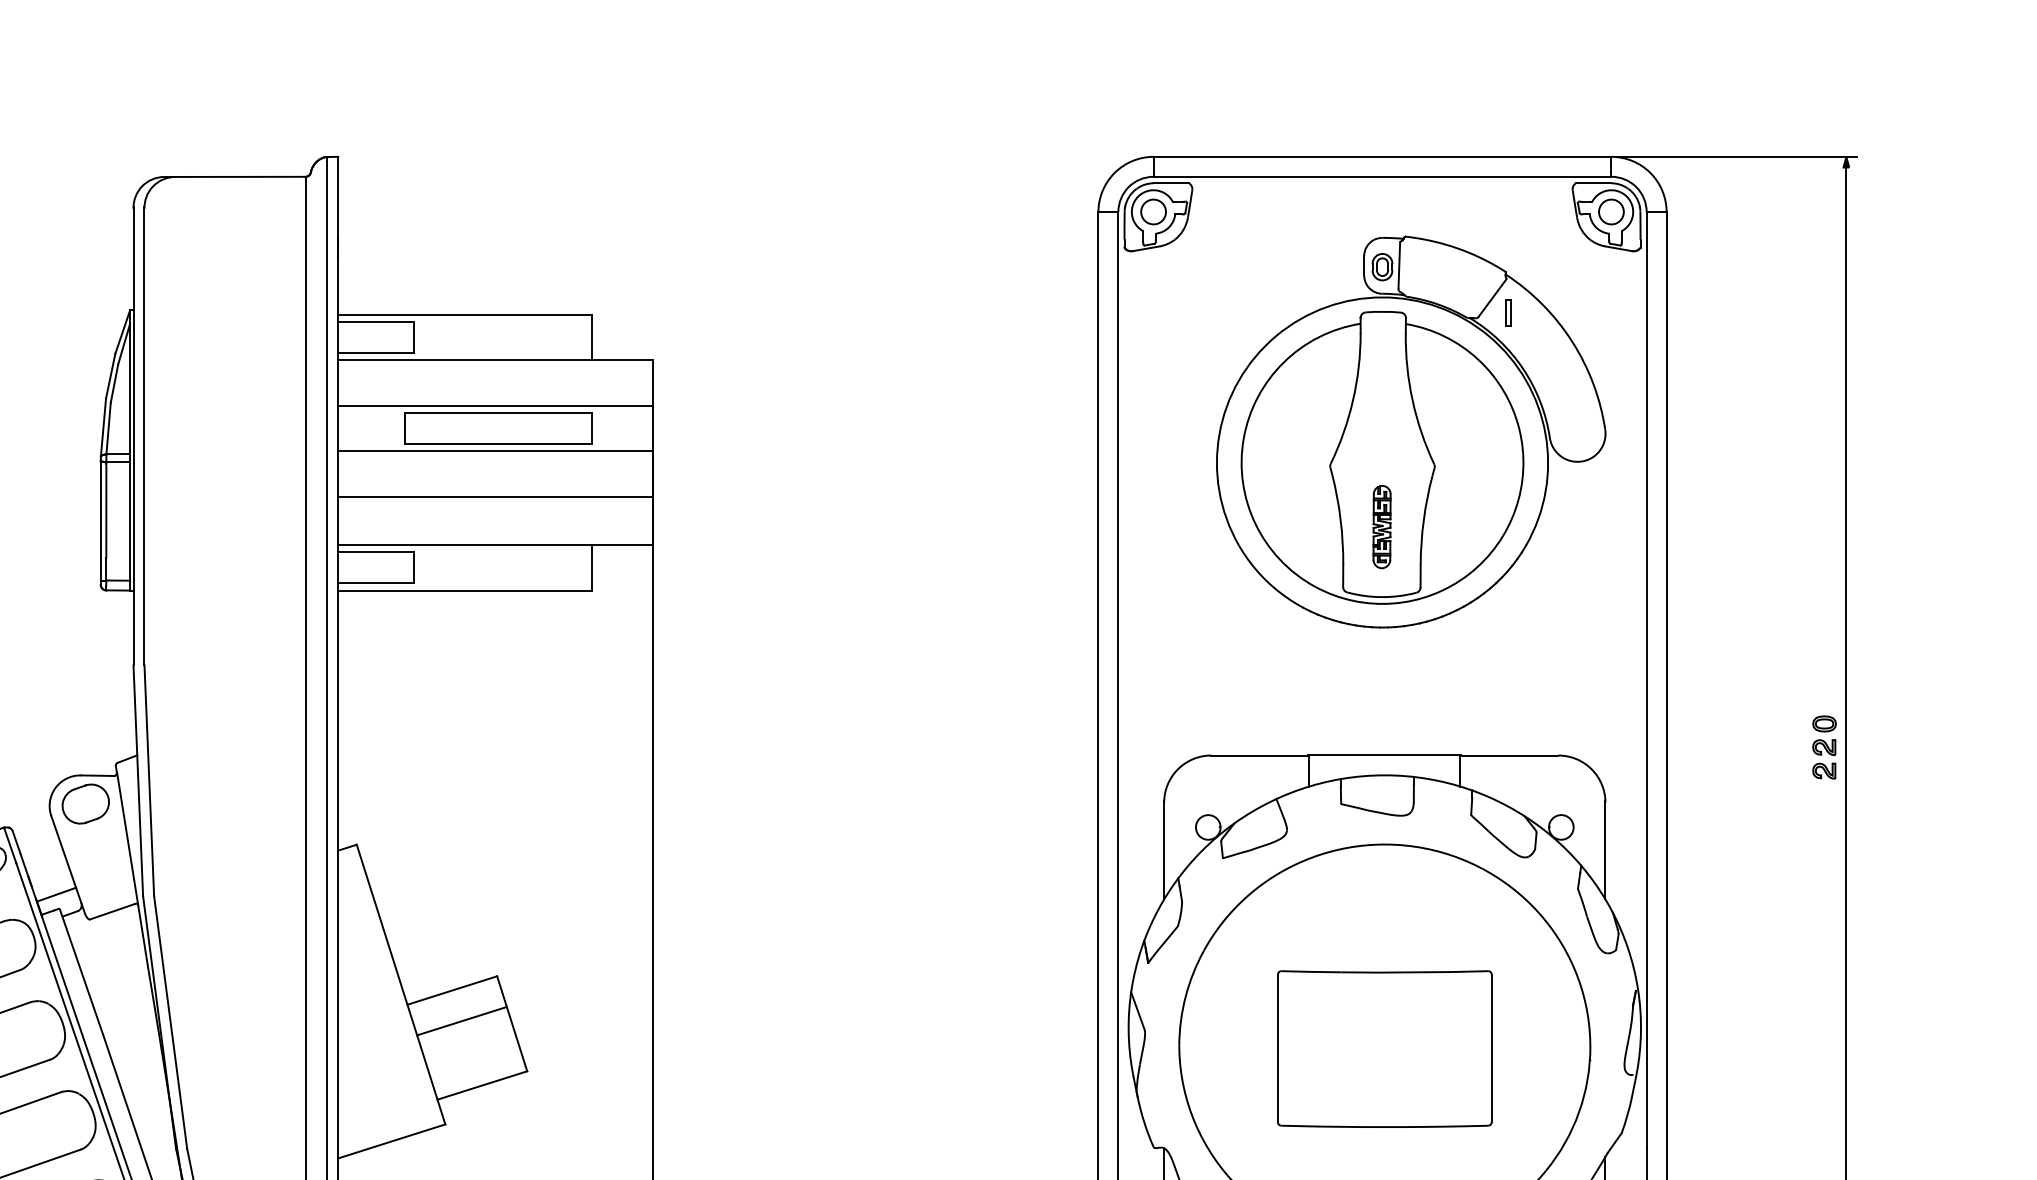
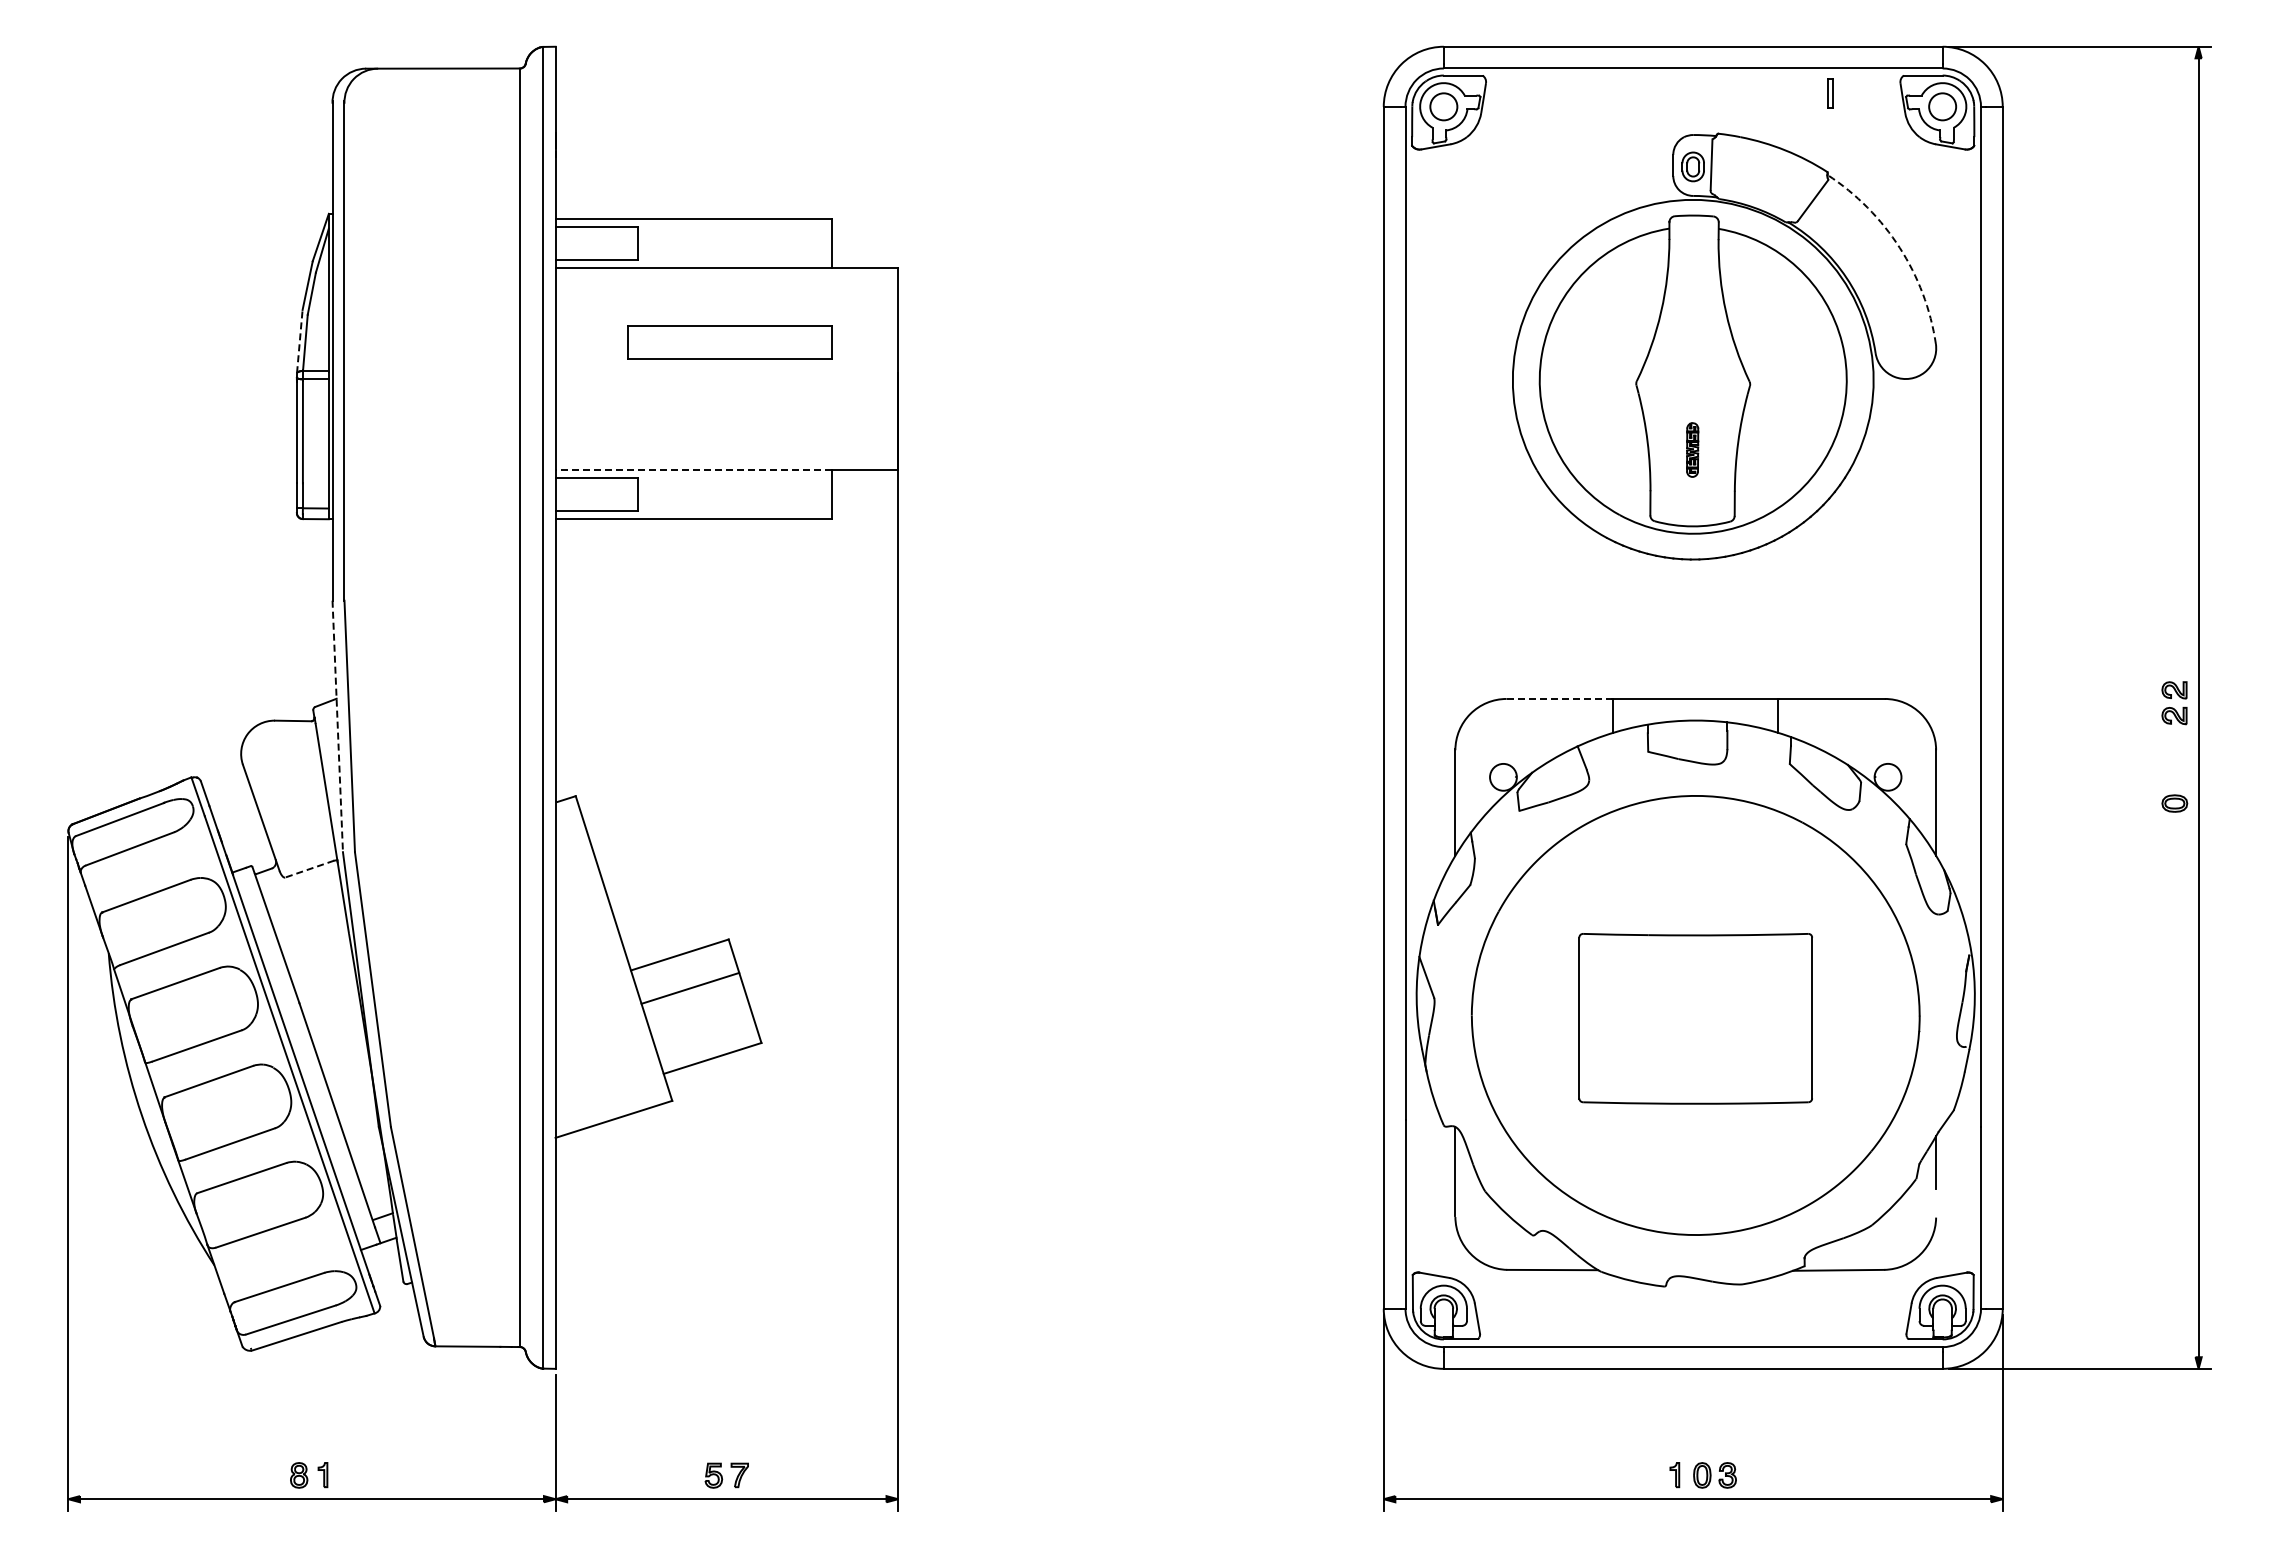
part: (1508, 312) -> (1830, 93), moved
arc: (1571, 341) -> (1899, 247), solid -> dashed
line: (495, 405) -> (726, 317), removed
line: (103, 427) -> (299, 341), solid -> dashed
line: (495, 451) -> (726, 367), removed
line: (495, 496) -> (726, 416), removed
part: (1381, 526) -> (1692, 449), size x0.6
line: (464, 544) -> (693, 469), solid -> dashed
part: (1824, 723) -> (2174, 803), moved
line: (1259, 755) -> (1559, 698), solid -> dashed
line: (138, 780) -> (337, 726), solid -> dashed
part: (85, 803) -> (280, 751), removed
line: (56, 894) -> (248, 850), removed
line: (112, 912) -> (309, 869), solid -> dashed

